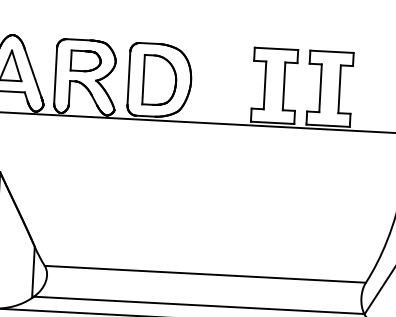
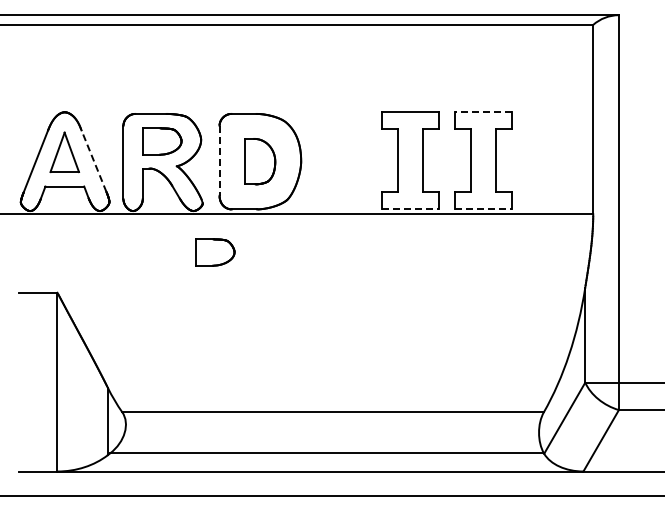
line: (331, 51) -> (483, 112), solid -> dashed
line: (32, 72) -> (93, 160), solid -> dashed
line: (128, 77) -> (219, 160), solid -> dashed
part: (160, 80) -> (260, 161), size x0.7
line: (273, 122) -> (411, 209), solid -> dashed
line: (328, 125) -> (484, 209), solid -> dashed
part: (122, 147) -> (215, 252), added

